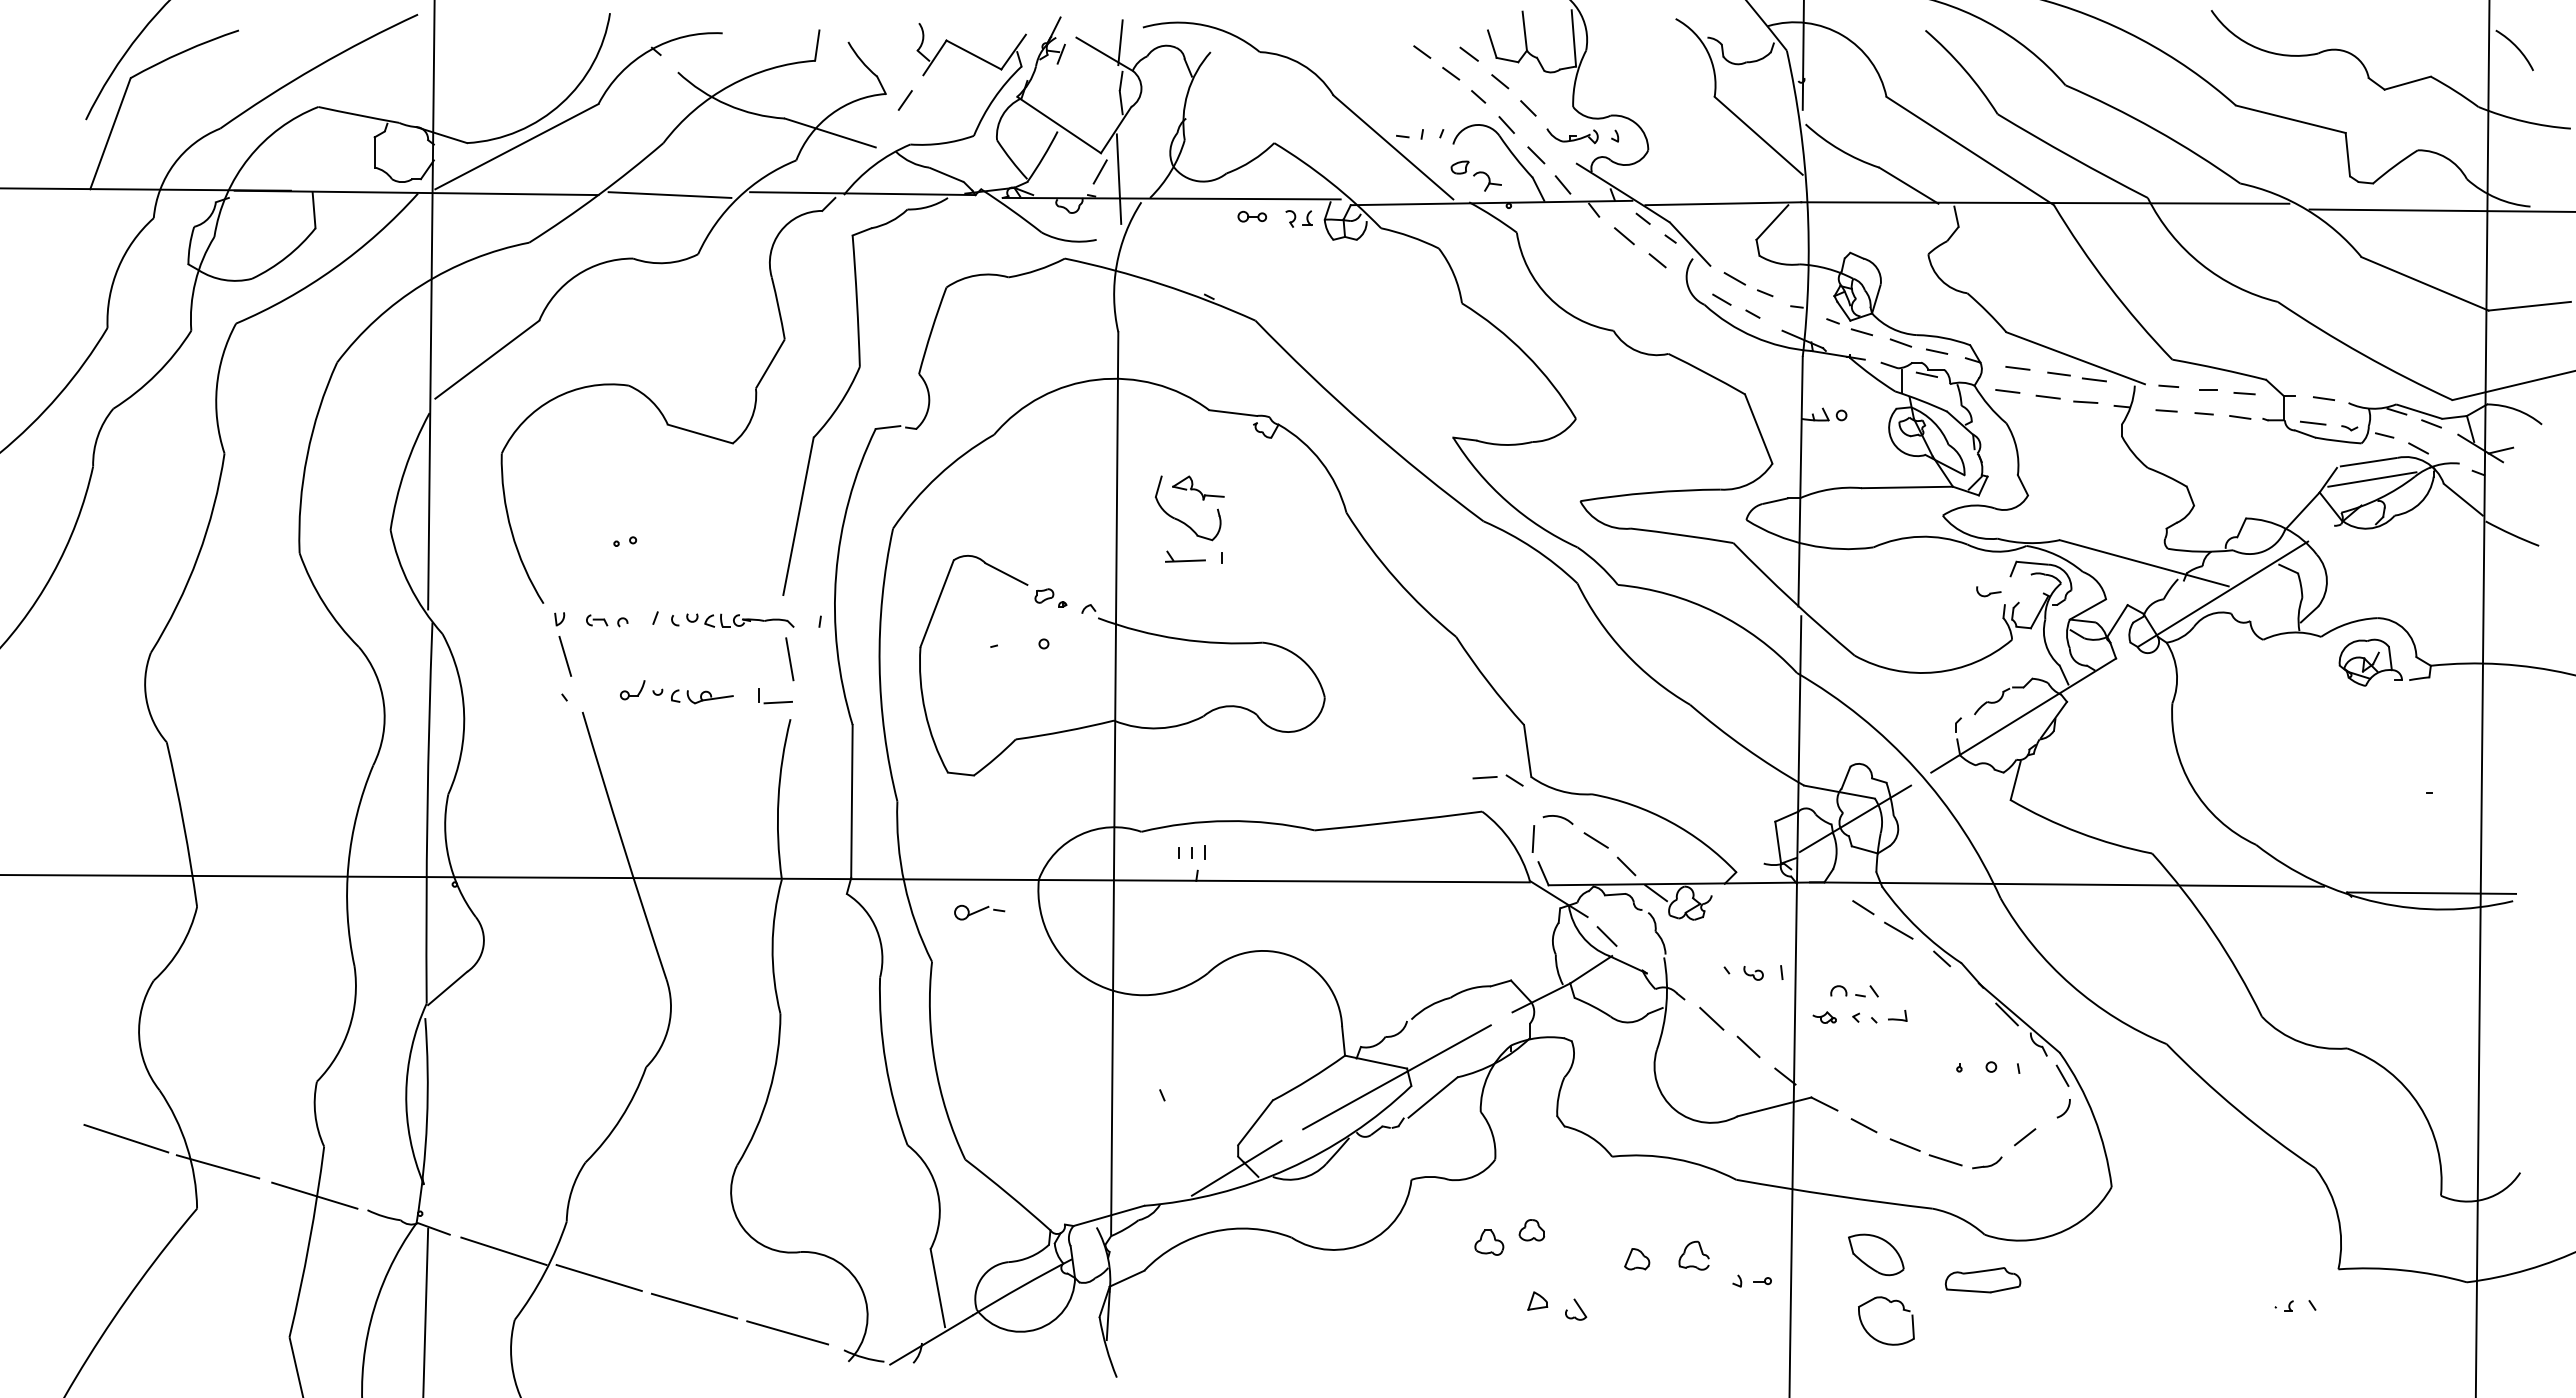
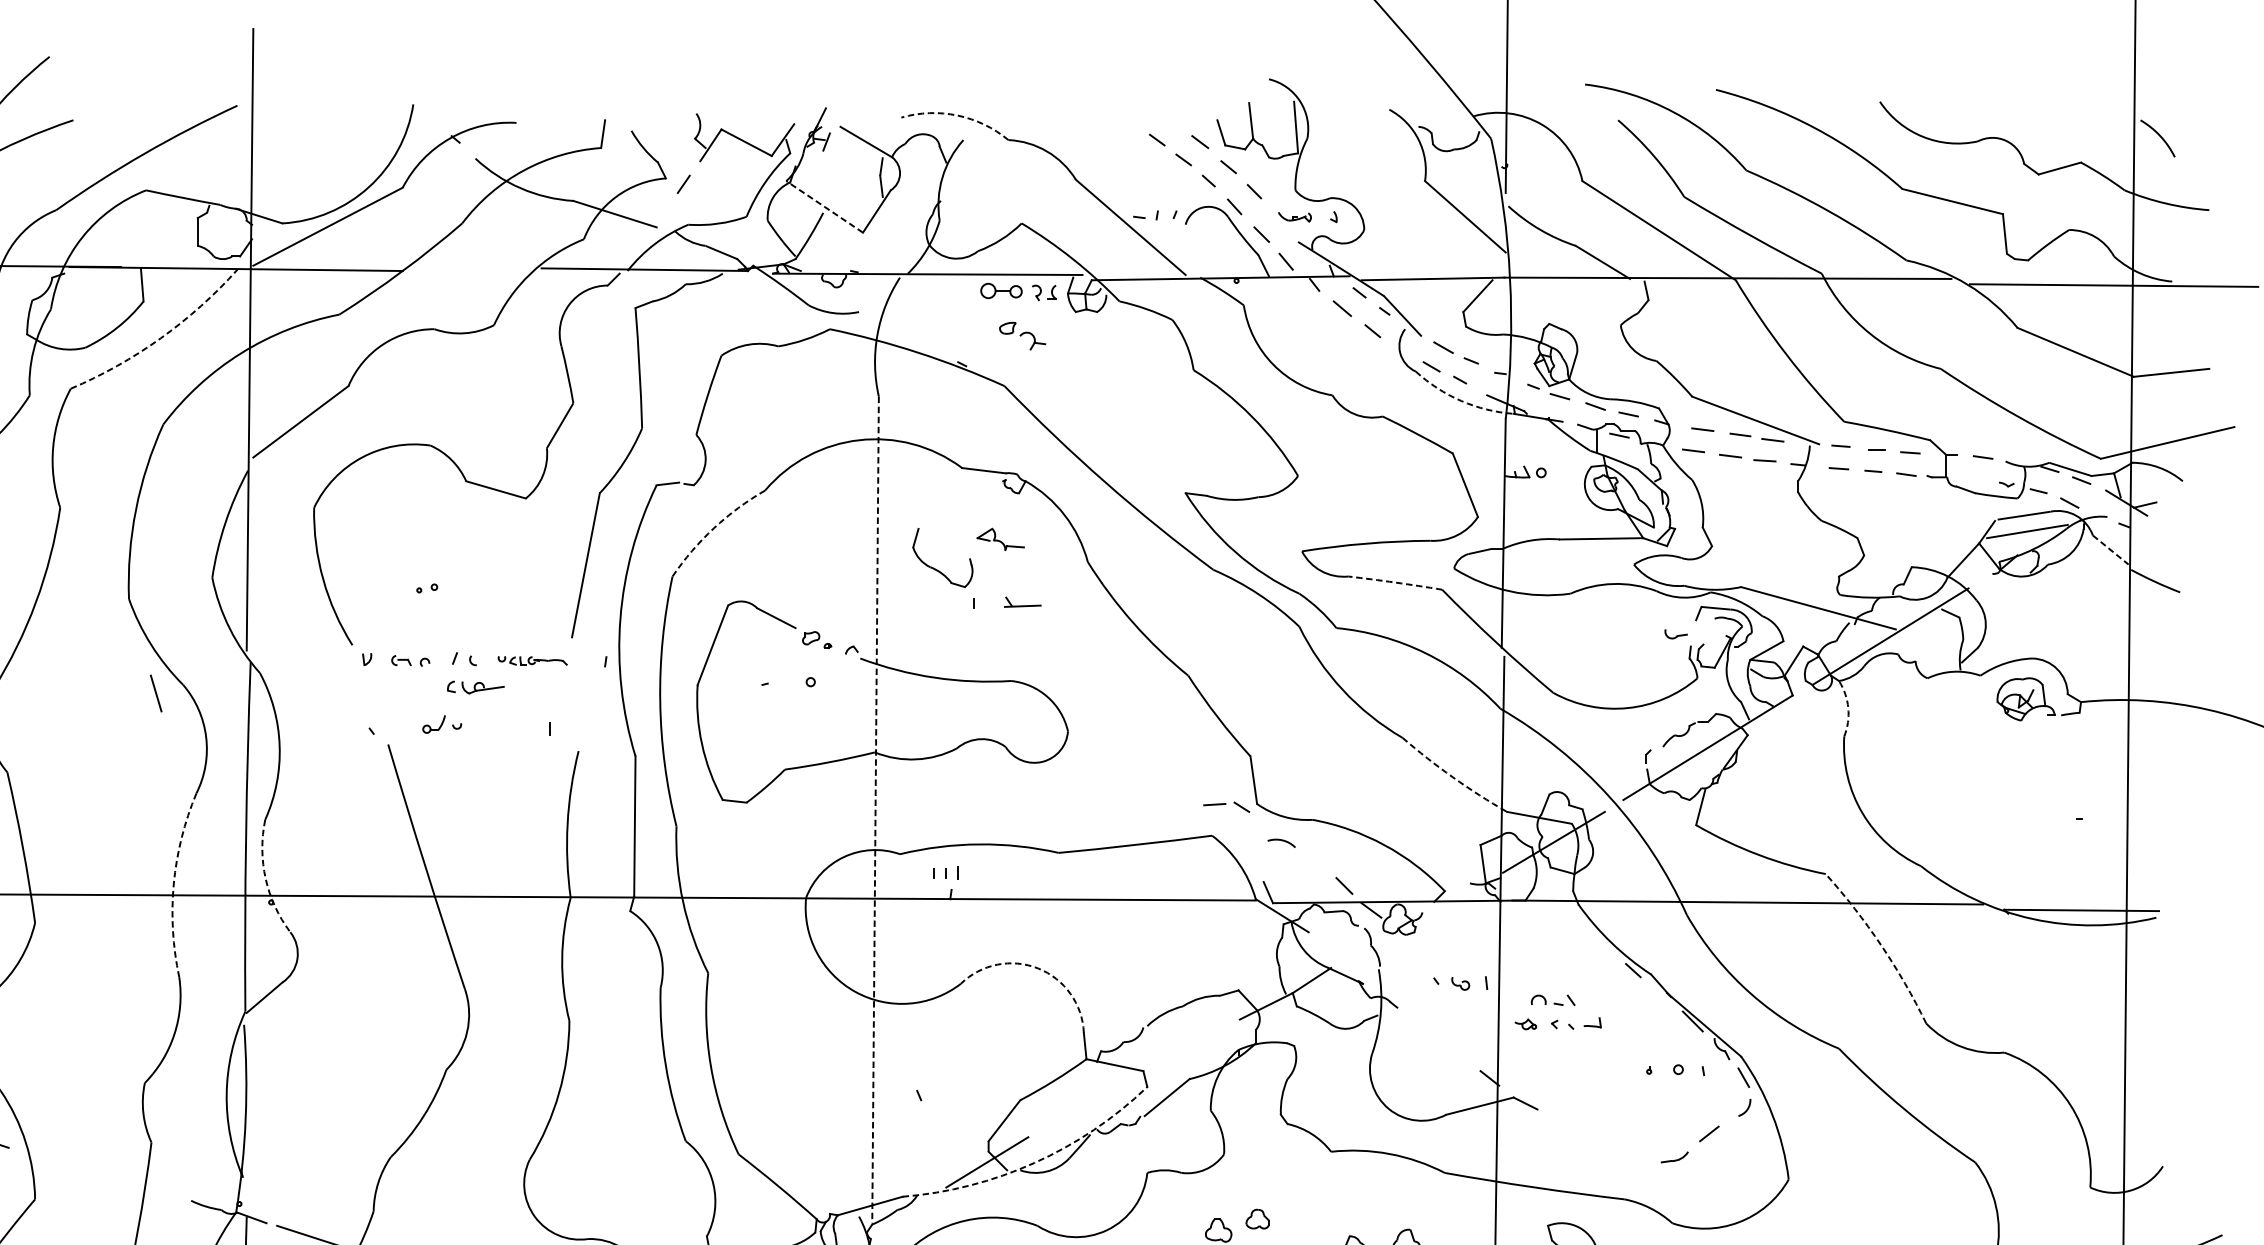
arc: (1204, 25) -> (957, 115), solid -> dashed
line: (1120, 42) -> (880, 131), removed
line: (1058, 124) -> (824, 206), solid -> dashed
part: (1572, 136) -> (1294, 217), size x0.7
line: (1099, 171) -> (861, 249), removed
part: (1475, 175) -> (1021, 335), moved
line: (1118, 178) -> (879, 255), removed
line: (669, 194) -> (467, 270), removed
part: (1252, 216) -> (1001, 290), size x1.6
arc: (334, 268) -> (160, 338), solid -> dashed
arc: (1754, 336) -> (1461, 400), solid -> dashed
line: (2312, 422) -> (1972, 479), removed
arc: (938, 475) -> (714, 527), solid -> dashed
part: (1198, 487) -> (1000, 538), moved
line: (2463, 500) -> (2110, 550), solid -> dashed
arc: (1682, 535) -> (1395, 582), solid -> dashed
part: (1185, 556) -> (1022, 602), moved
part: (740, 620) -> (532, 660), size x0.7
line: (565, 656) -> (156, 693), moved
line: (789, 659) -> (577, 696), removed
arc: (2176, 672) -> (1848, 708), solid -> dashed
part: (702, 696) -> (476, 687), moved
line: (778, 702) -> (567, 735), removed
arc: (1745, 747) -> (1453, 776), solid -> dashed
line: (1114, 783) -> (875, 809), solid -> dashed
line: (1533, 839) -> (1259, 861), removed
line: (1595, 840) -> (1315, 862), removed
arc: (448, 858) -> (265, 878), solid -> dashed
arc: (348, 864) -> (173, 884), solid -> dashed
line: (1863, 907) -> (1561, 923), removed
part: (979, 912) -> (751, 928), removed
line: (1898, 930) -> (1593, 944), removed
arc: (2212, 931) -> (1881, 945), solid -> dashed
line: (1606, 936) -> (1325, 950), removed
arc: (1292, 956) -> (1038, 968), solid -> dashed
line: (1711, 1018) -> (1422, 1025), removed
line: (1748, 1046) -> (1456, 1050), removed
line: (1396, 1077) -> (1133, 1079), removed
line: (1863, 1125) -> (1561, 1123), removed
line: (1904, 1144) -> (1598, 1140), removed
line: (1945, 1160) -> (1636, 1155), removed
line: (217, 1166) -> (53, 1160), removed
arc: (1288, 1168) -> (1034, 1162), solid -> dashed
line: (314, 1195) -> (142, 1187), removed

